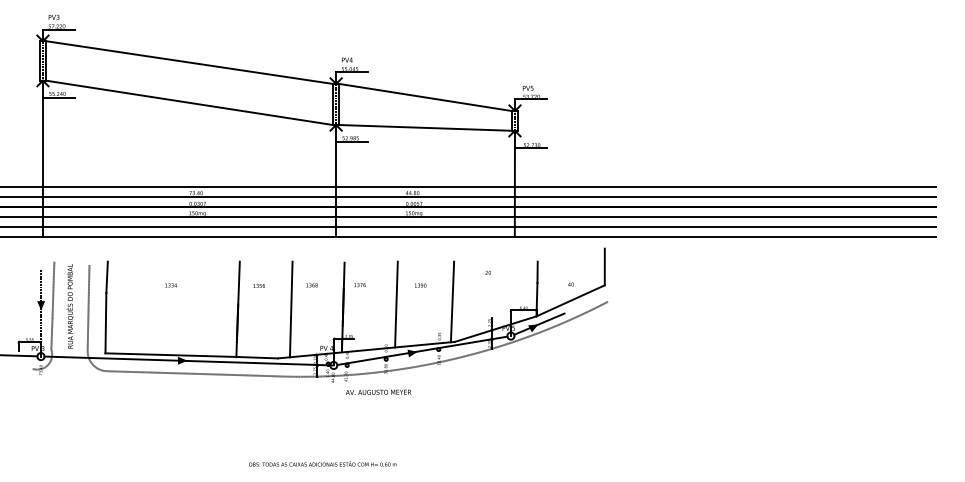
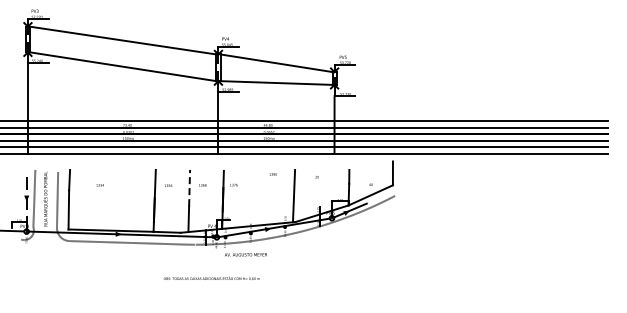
text: (170, 285) -> (99, 185), moved
text: (419, 285) -> (272, 174), moved
line: (291, 288) -> (189, 187), solid -> dashed
line: (396, 304) -> (257, 197), removed
text: (322, 462) -> (211, 277), moved

